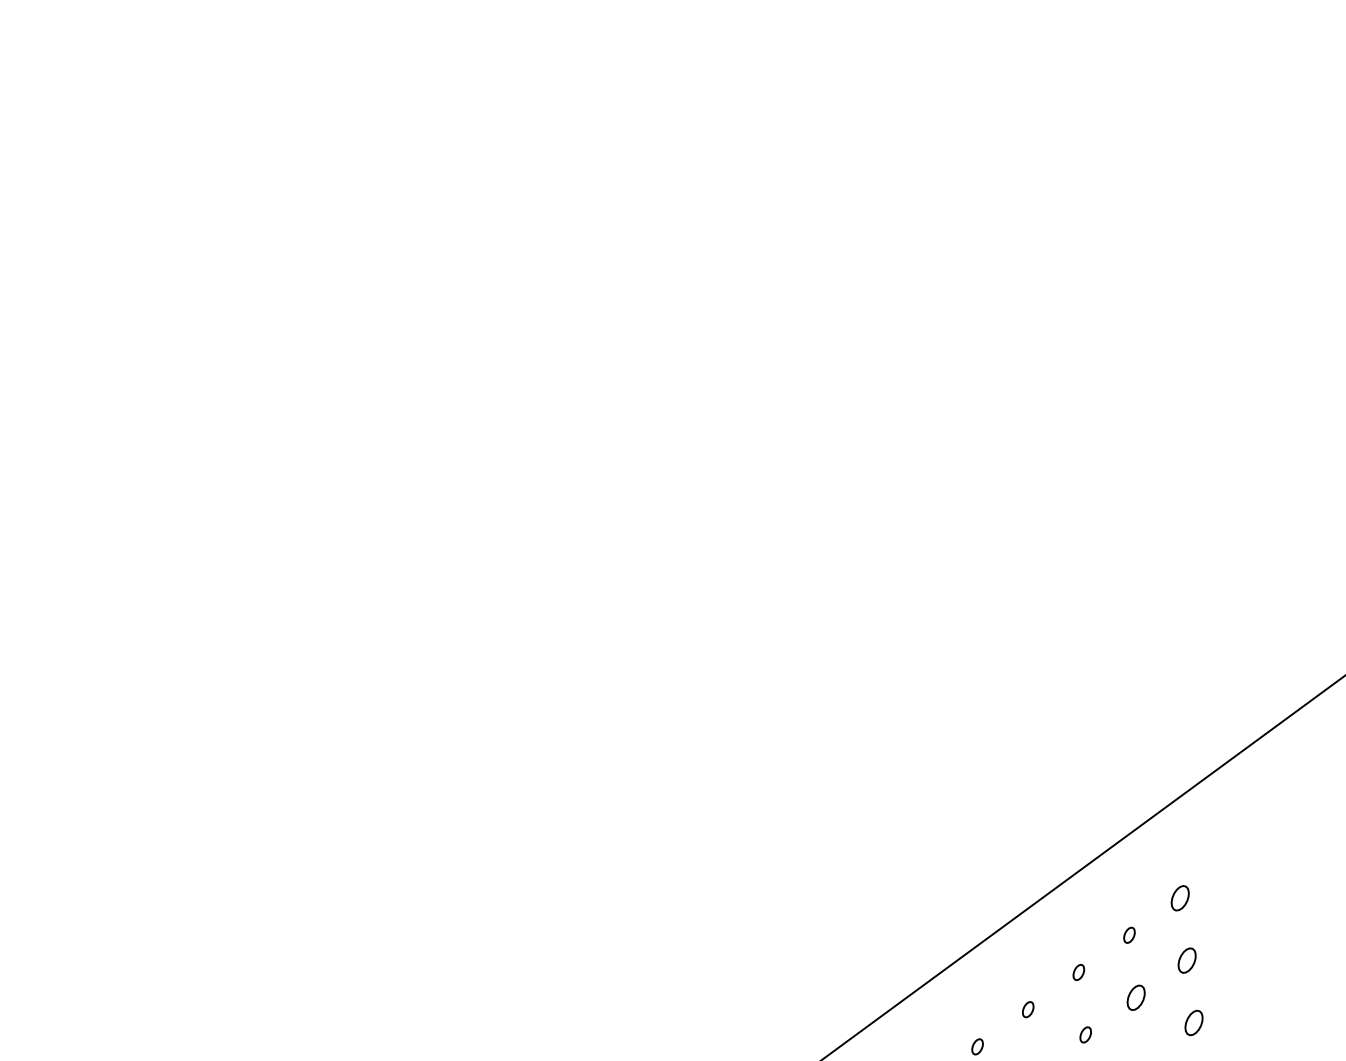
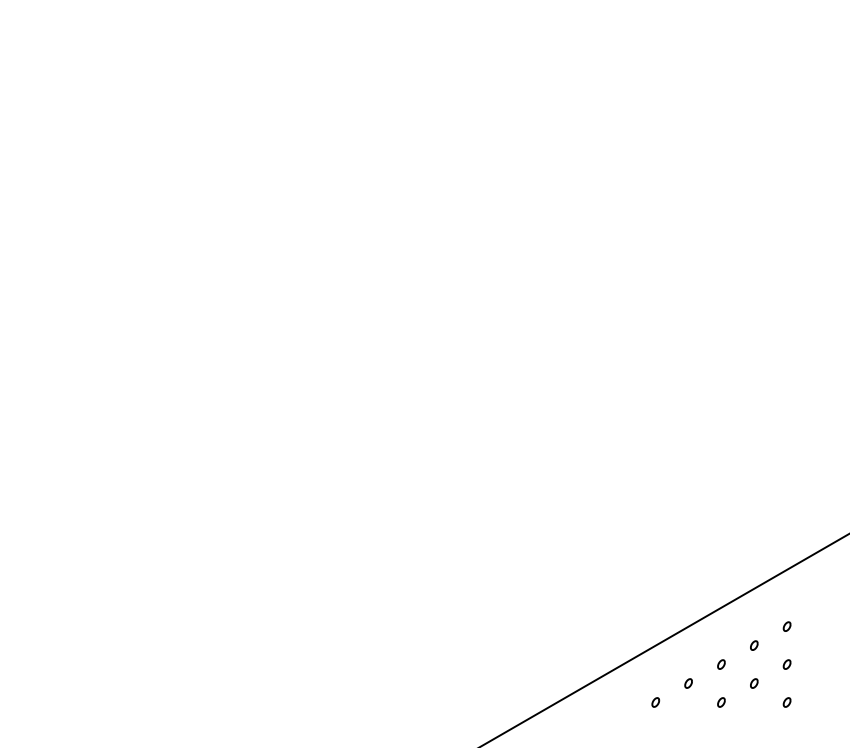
part: (1179, 897) -> (786, 626), size x0.62
part: (1185, 960) -> (786, 664), size x0.62
part: (1136, 997) -> (754, 683), size x0.62
part: (1192, 1023) -> (786, 702), size x0.62

